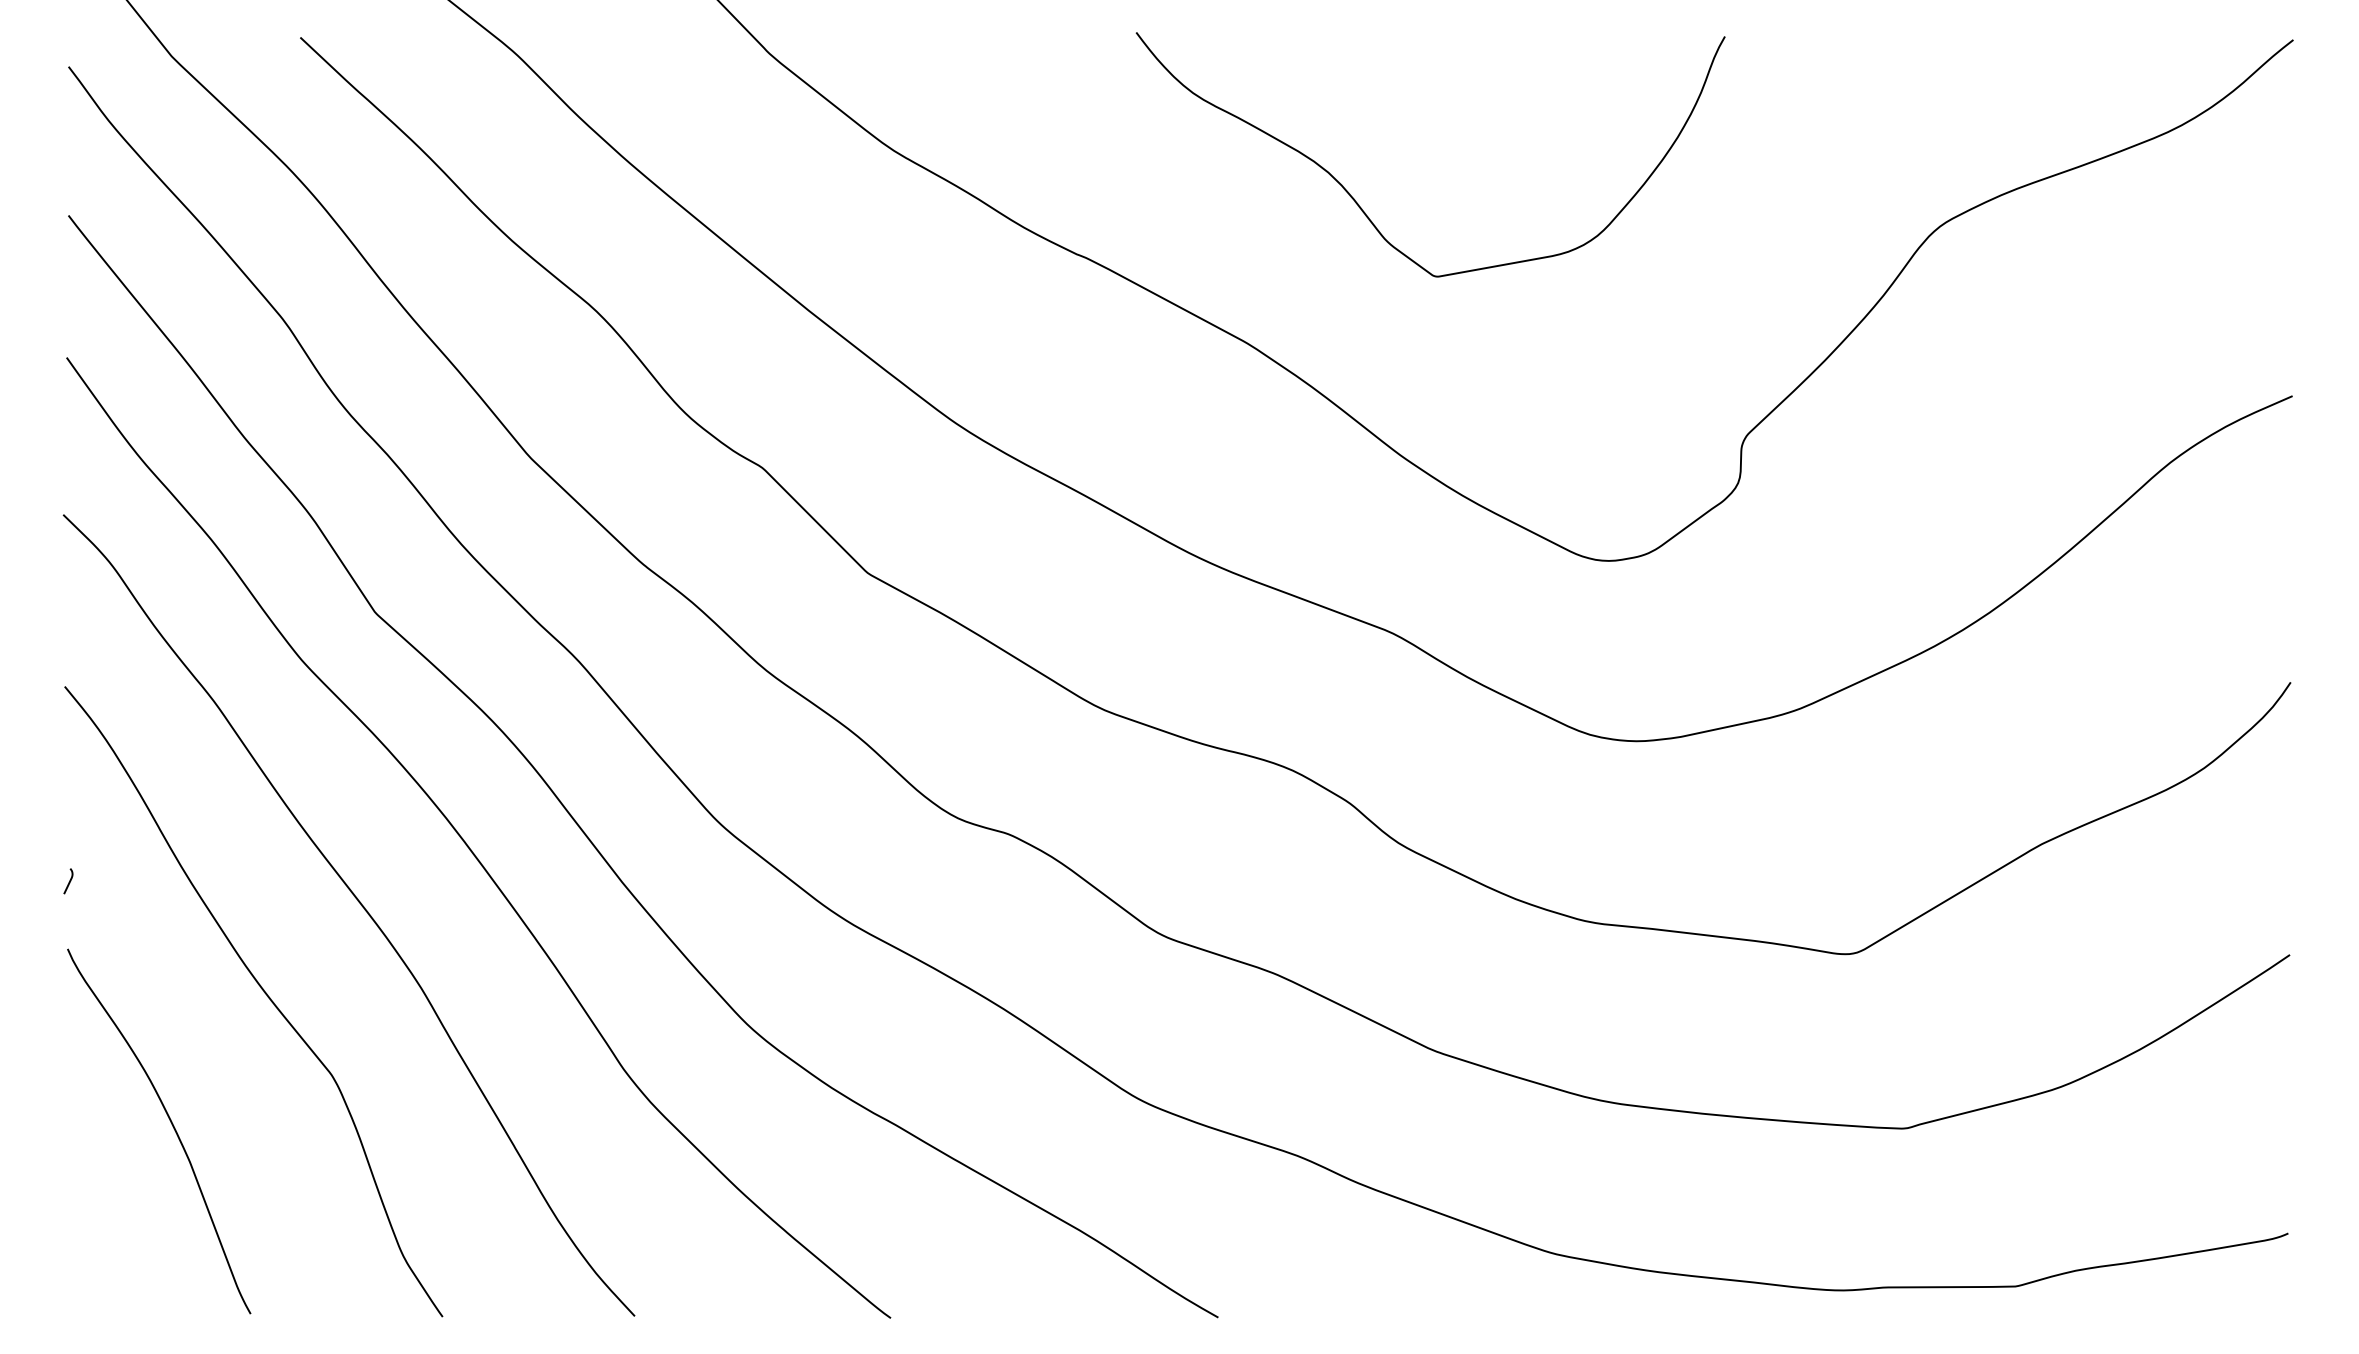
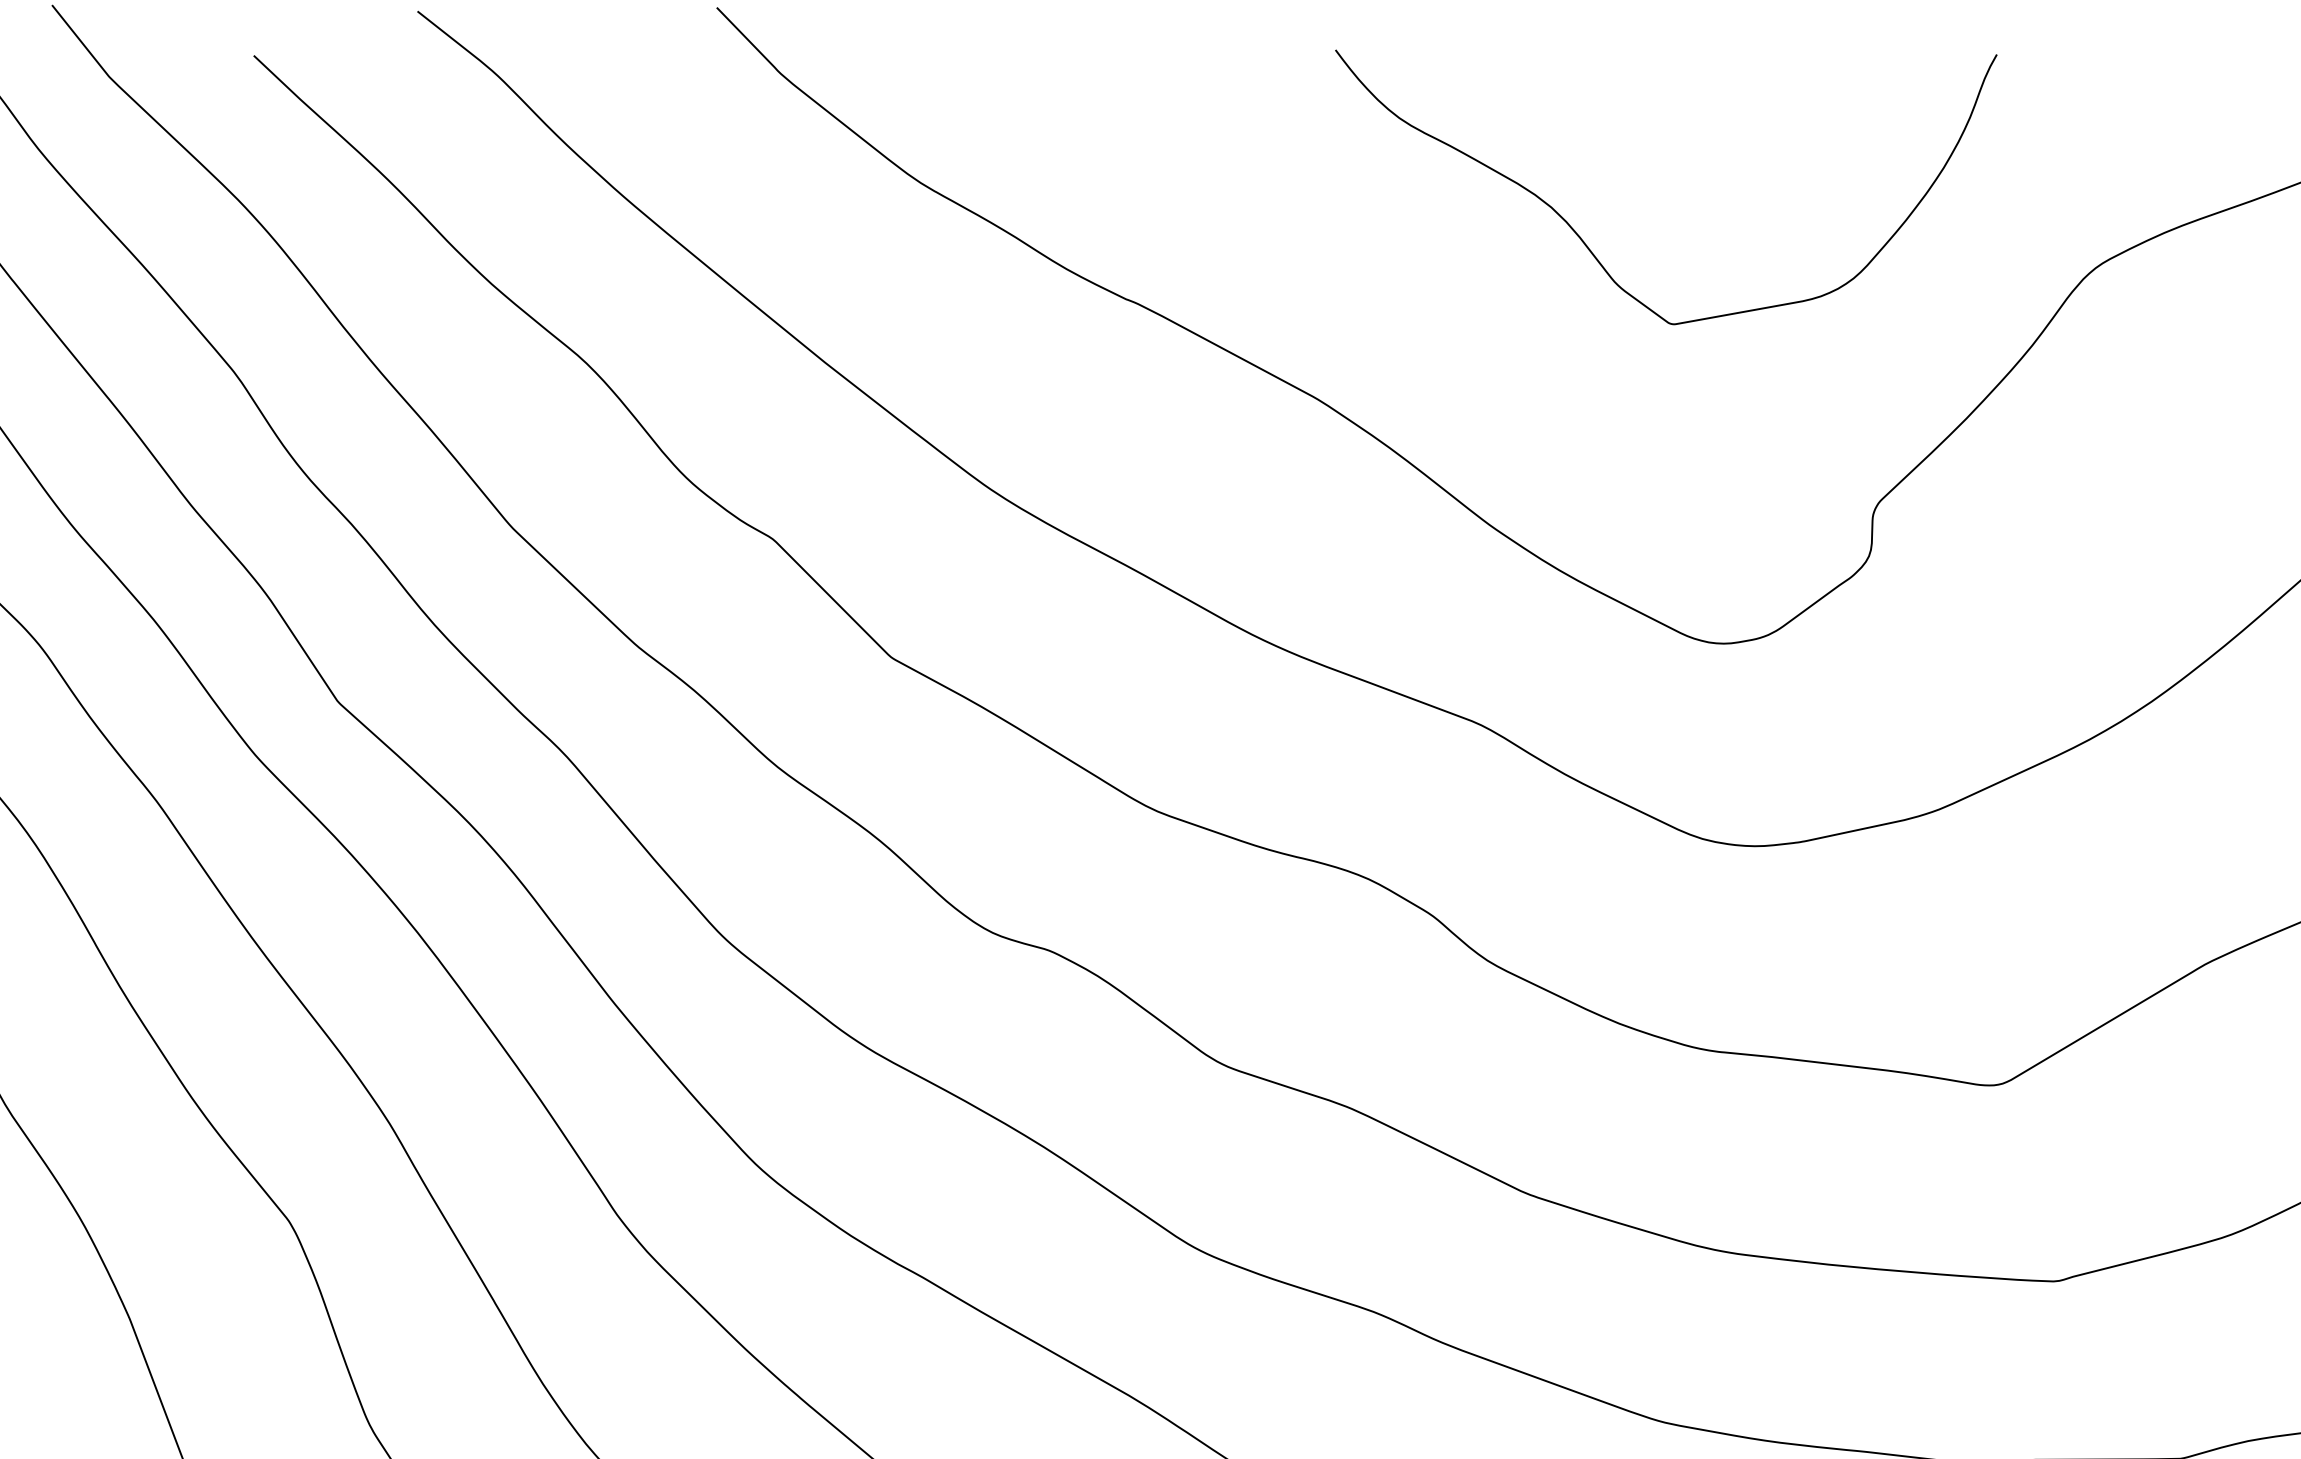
curve: (1362, 208) -> (1589, 247), moved

